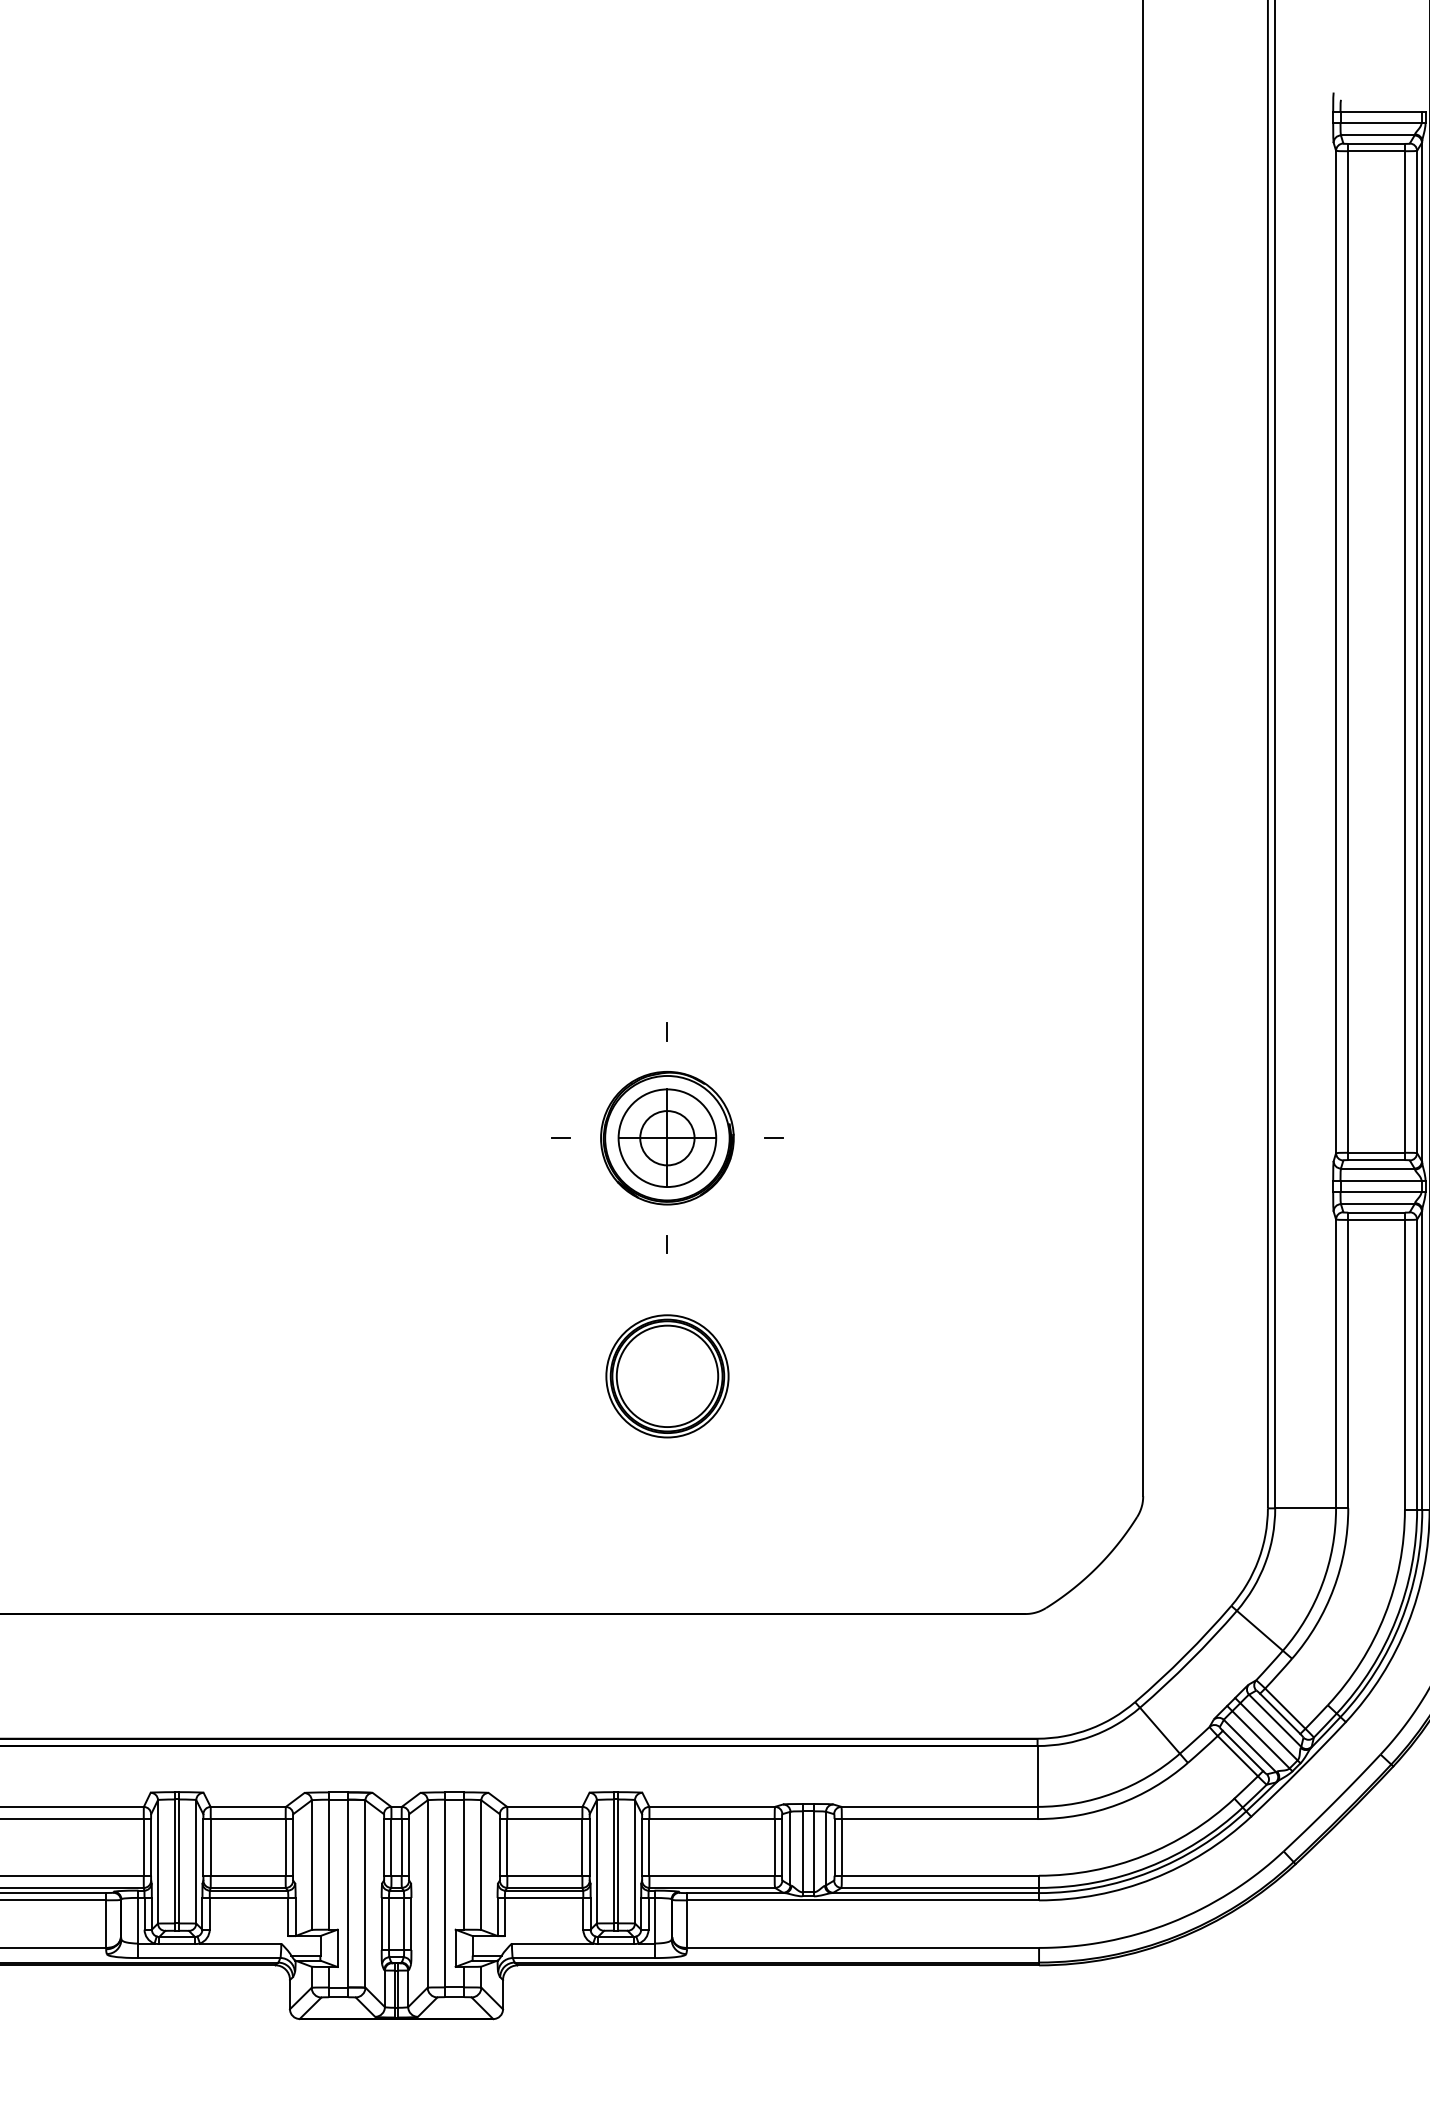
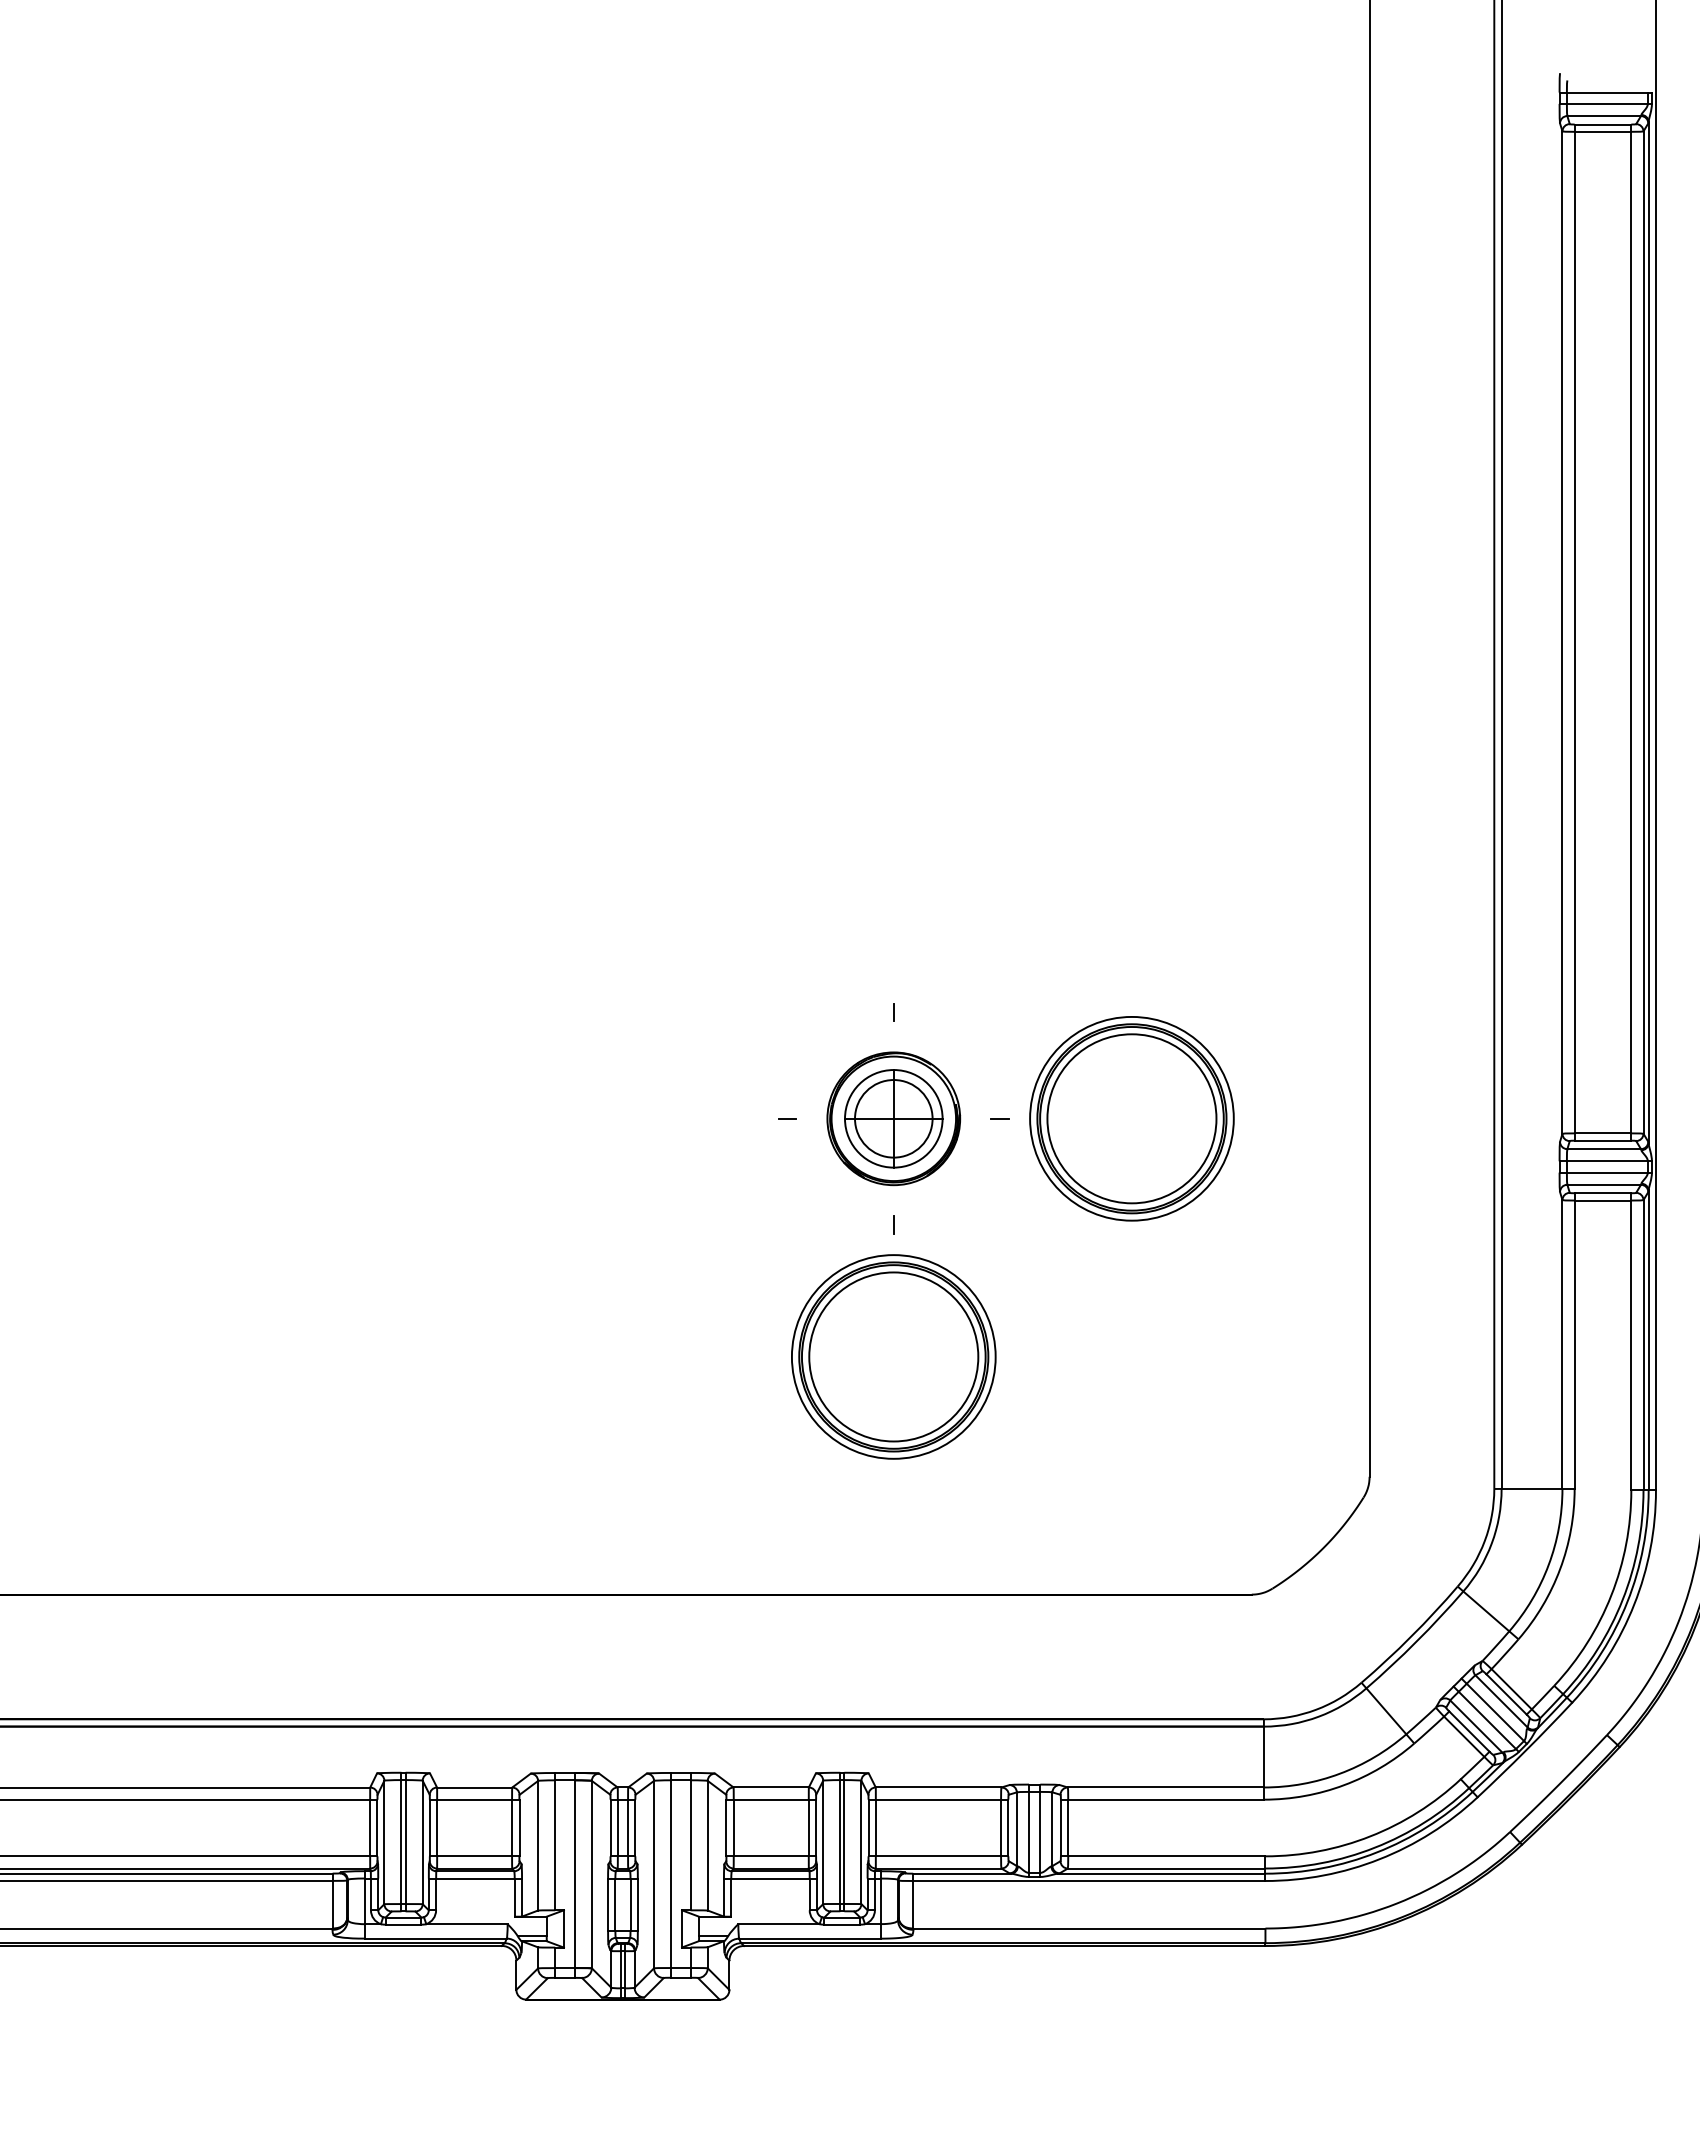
circle: (667, 1137) -> (893, 1118), size x1.43
part: (905, 1137) -> (1131, 1118), added
part: (667, 1375) -> (893, 1356), size x1.67

